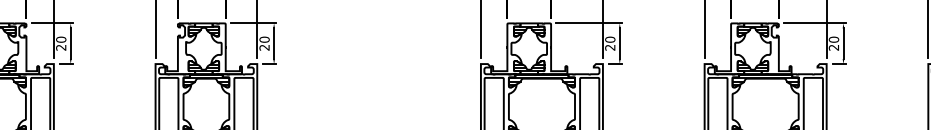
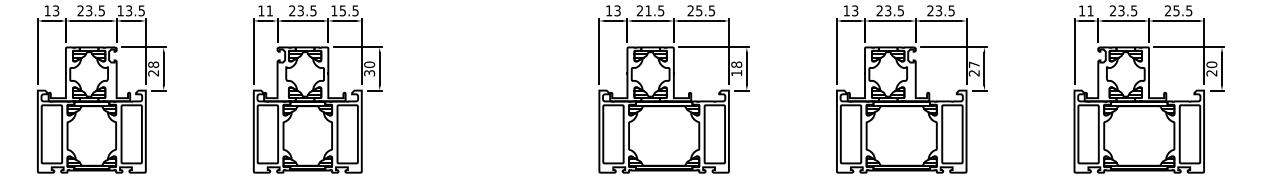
text: (61, 39) -> (153, 64), 20 -> 28
text: (833, 39) -> (973, 64), 20 -> 27
text: (610, 43) -> (736, 68), 20 -> 18
text: (264, 47) -> (369, 73), 20 -> 30

